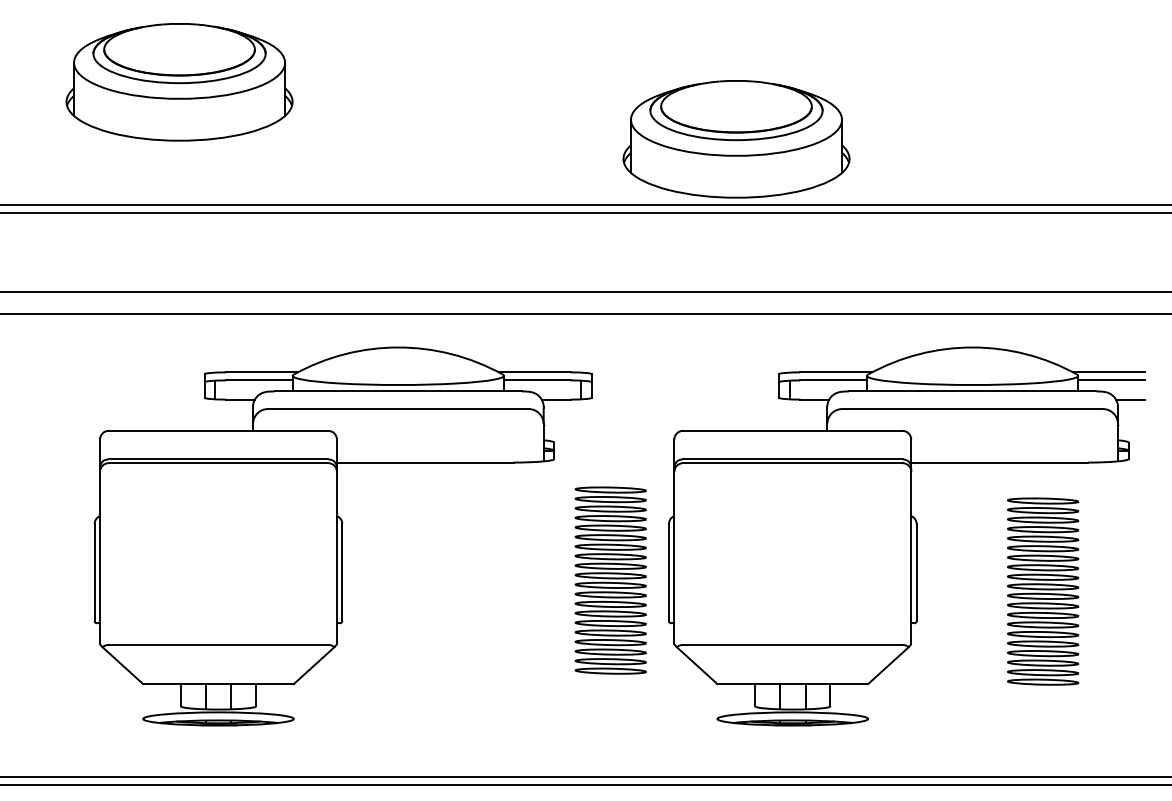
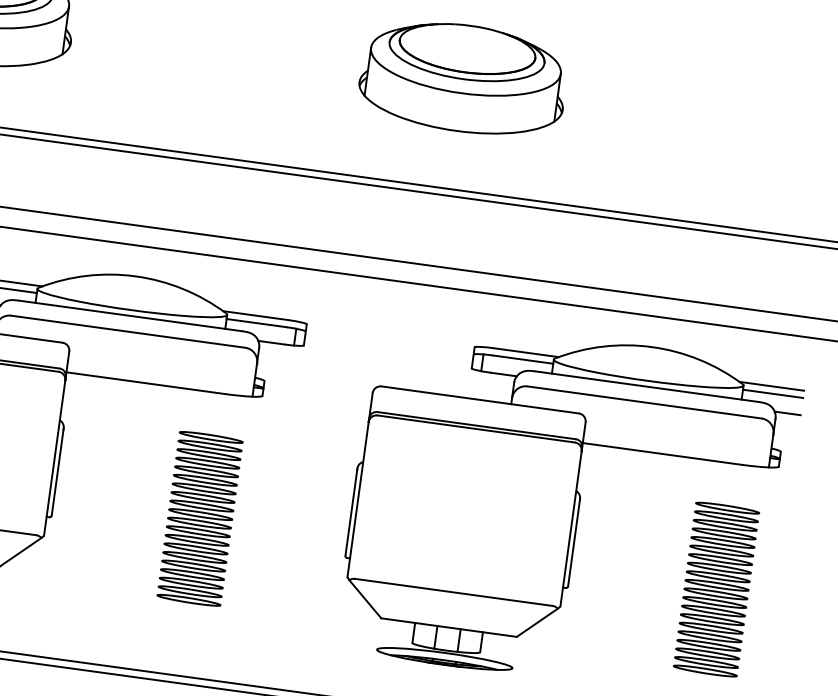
part: (736, 139) -> (463, 78), moved
part: (610, 580) -> (199, 518), moved
part: (1043, 591) -> (716, 589), moved

